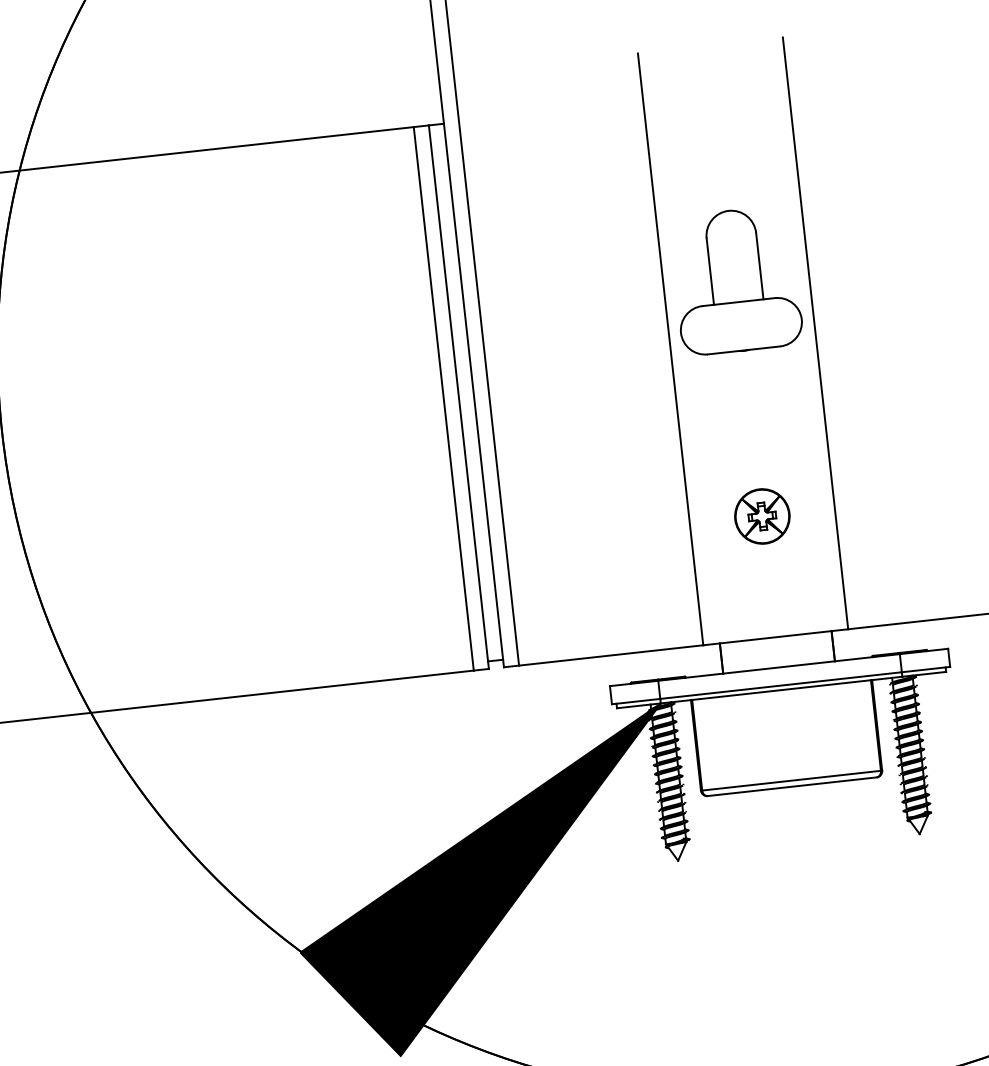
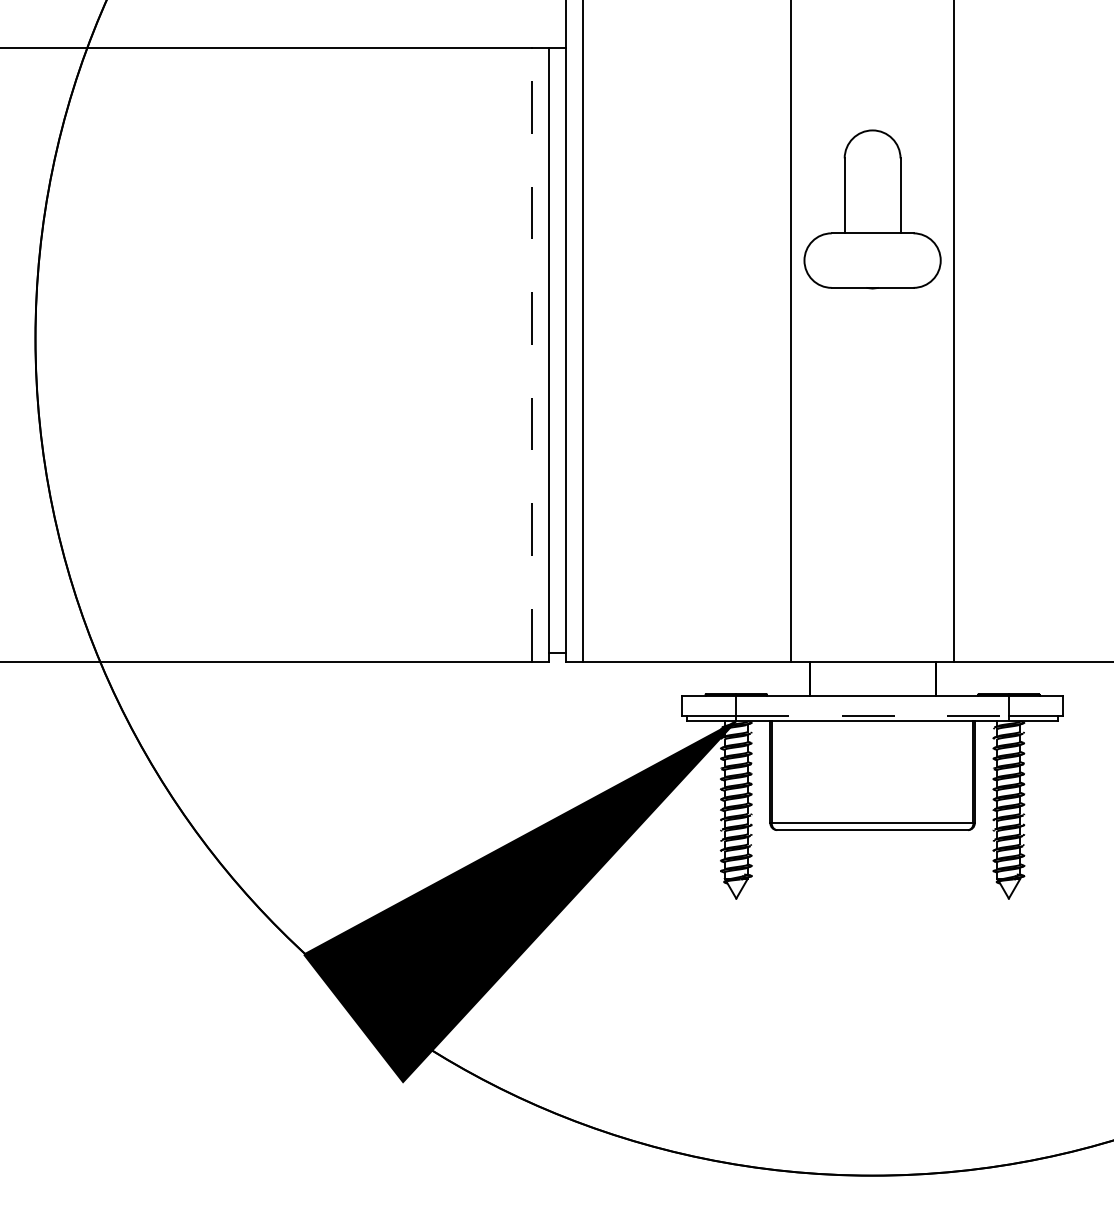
part: (736, 280) -> (872, 209), moved
line: (443, 398) -> (531, 354), solid -> dashed
part: (762, 515) -> (872, 524), removed
line: (781, 685) -> (873, 716), solid -> dashed

